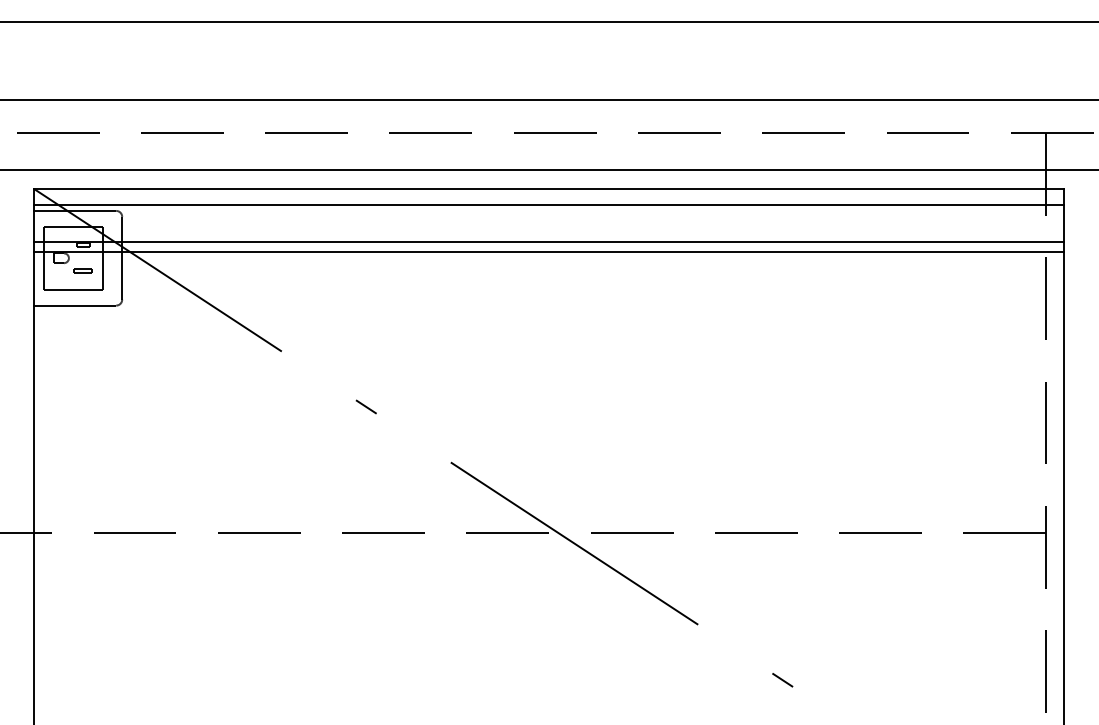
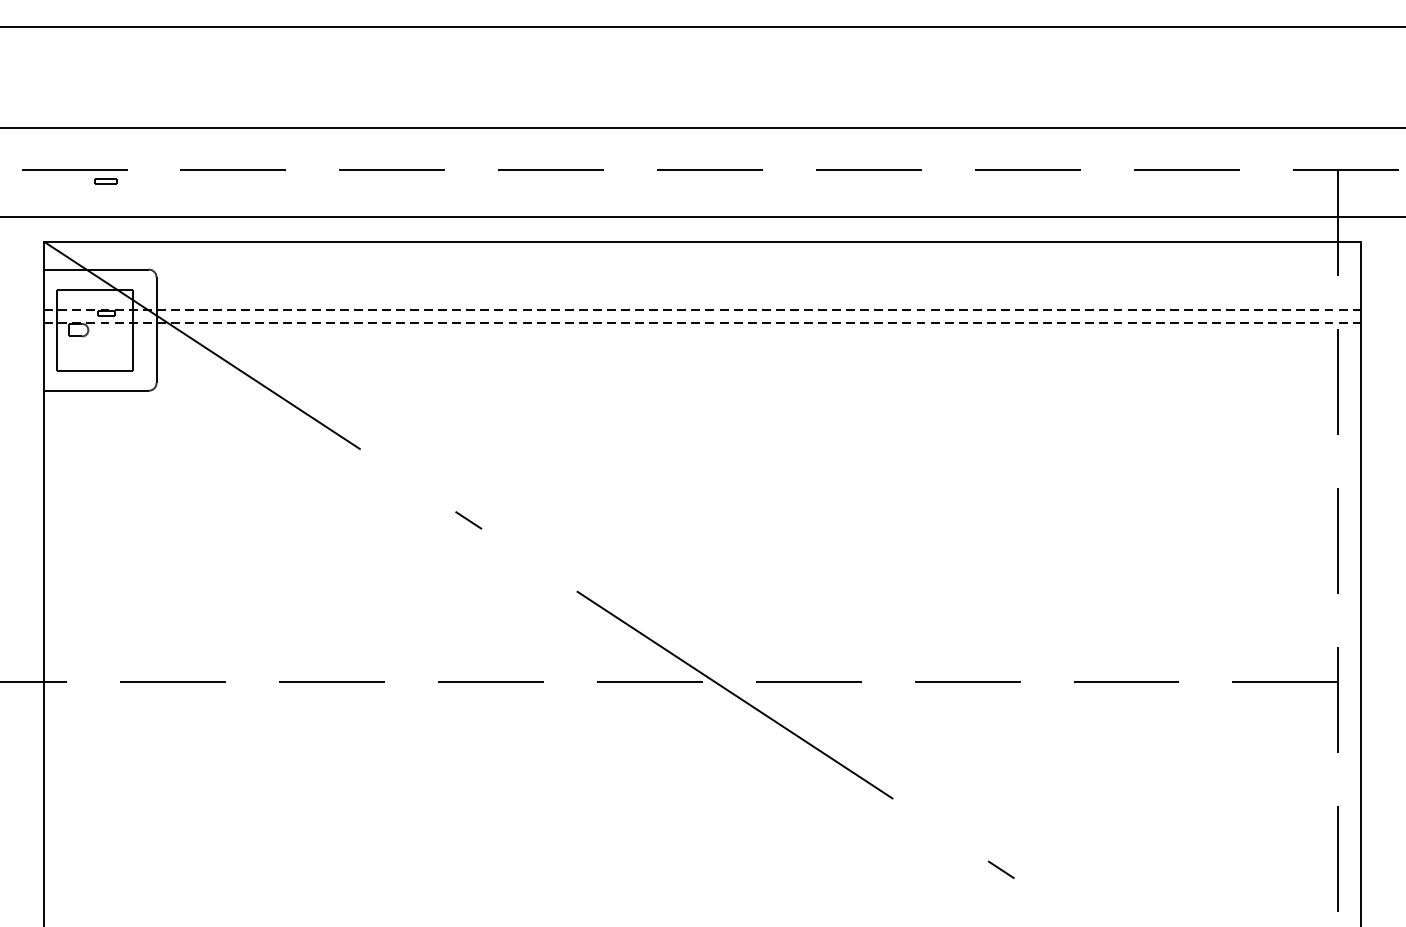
line: (549, 205) -> (703, 262), removed
line: (549, 242) -> (703, 310), solid -> dashed
line: (549, 252) -> (703, 322), solid -> dashed
part: (82, 270) -> (105, 180), moved

